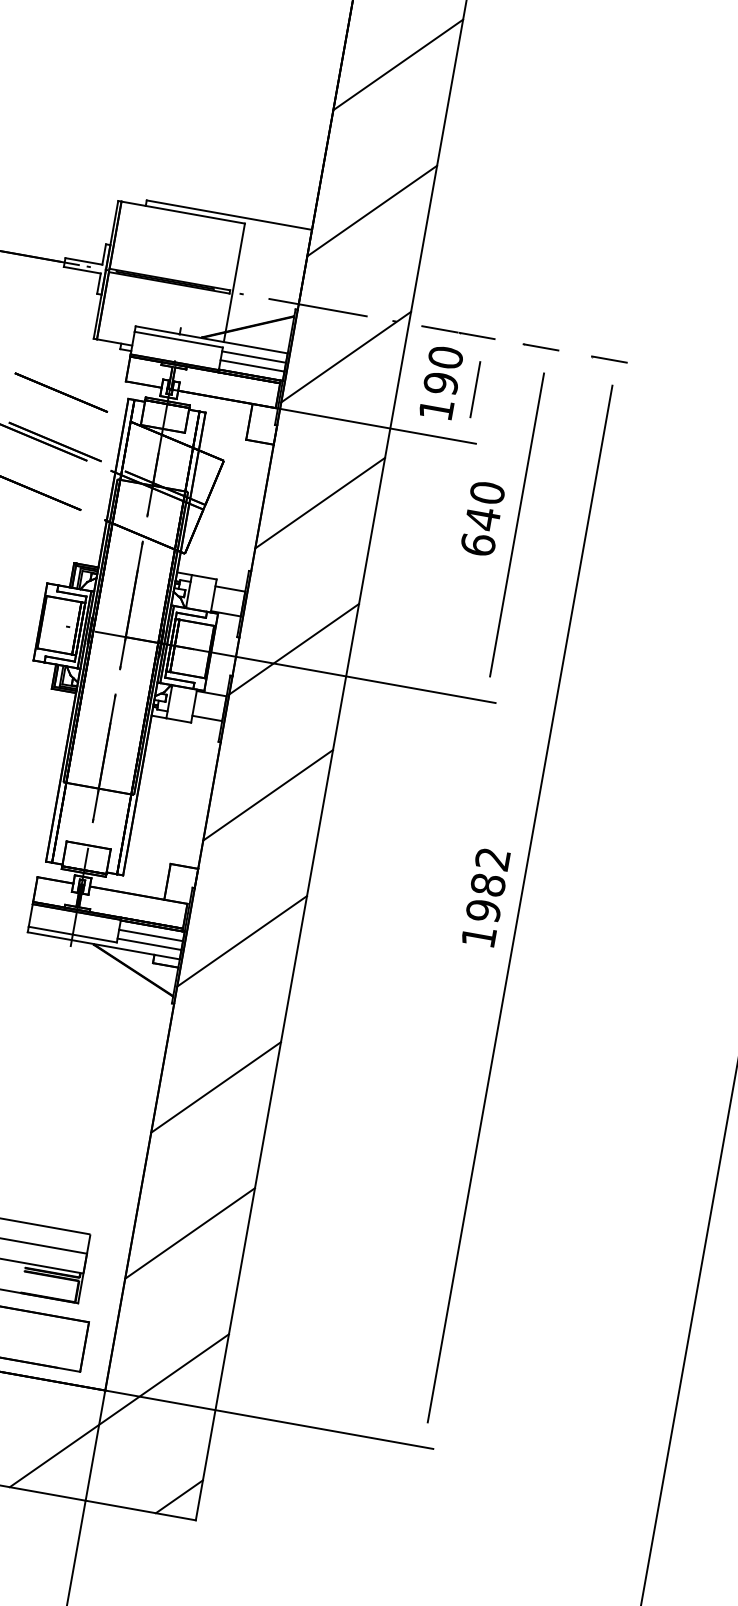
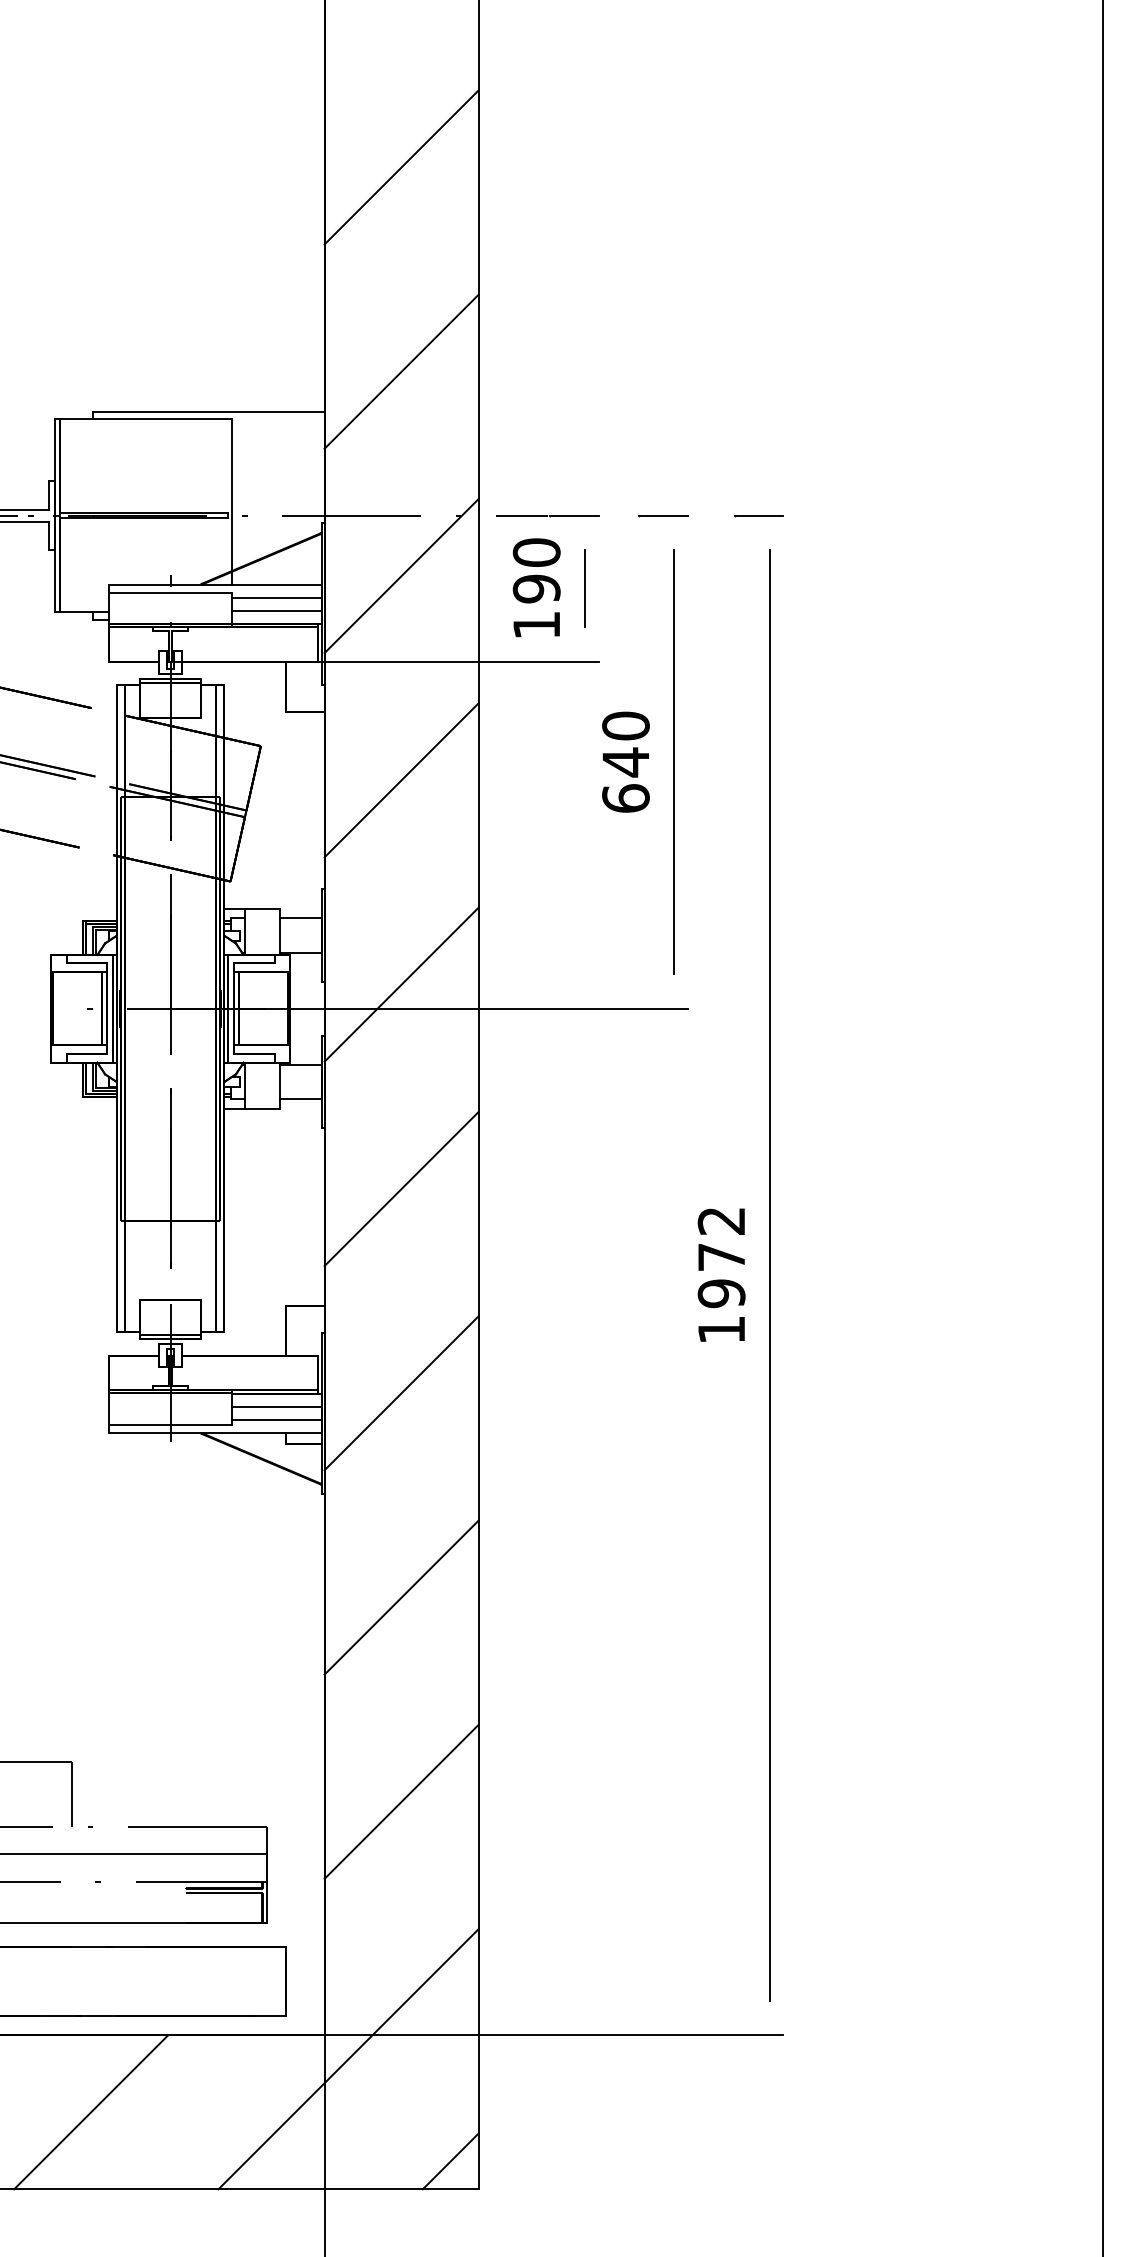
text: (488, 885) -> (721, 1257), 1982 -> 1972

